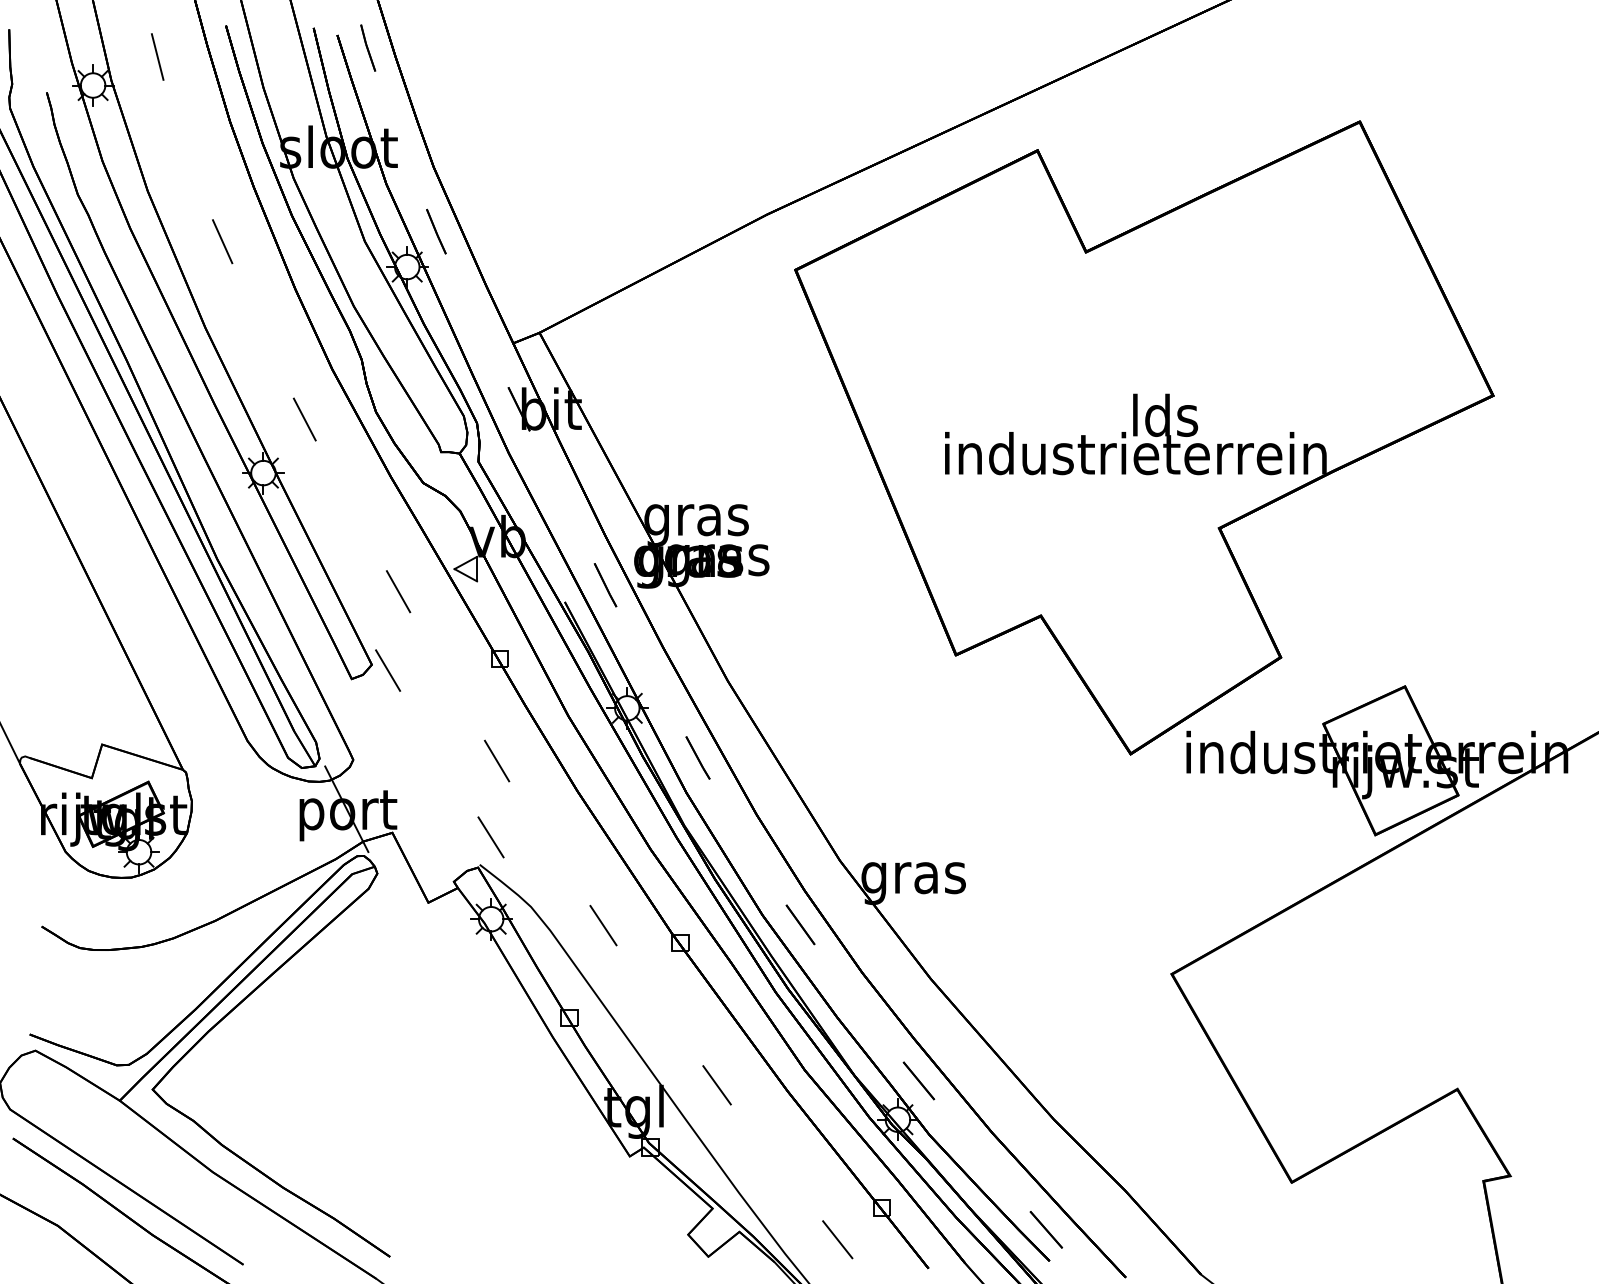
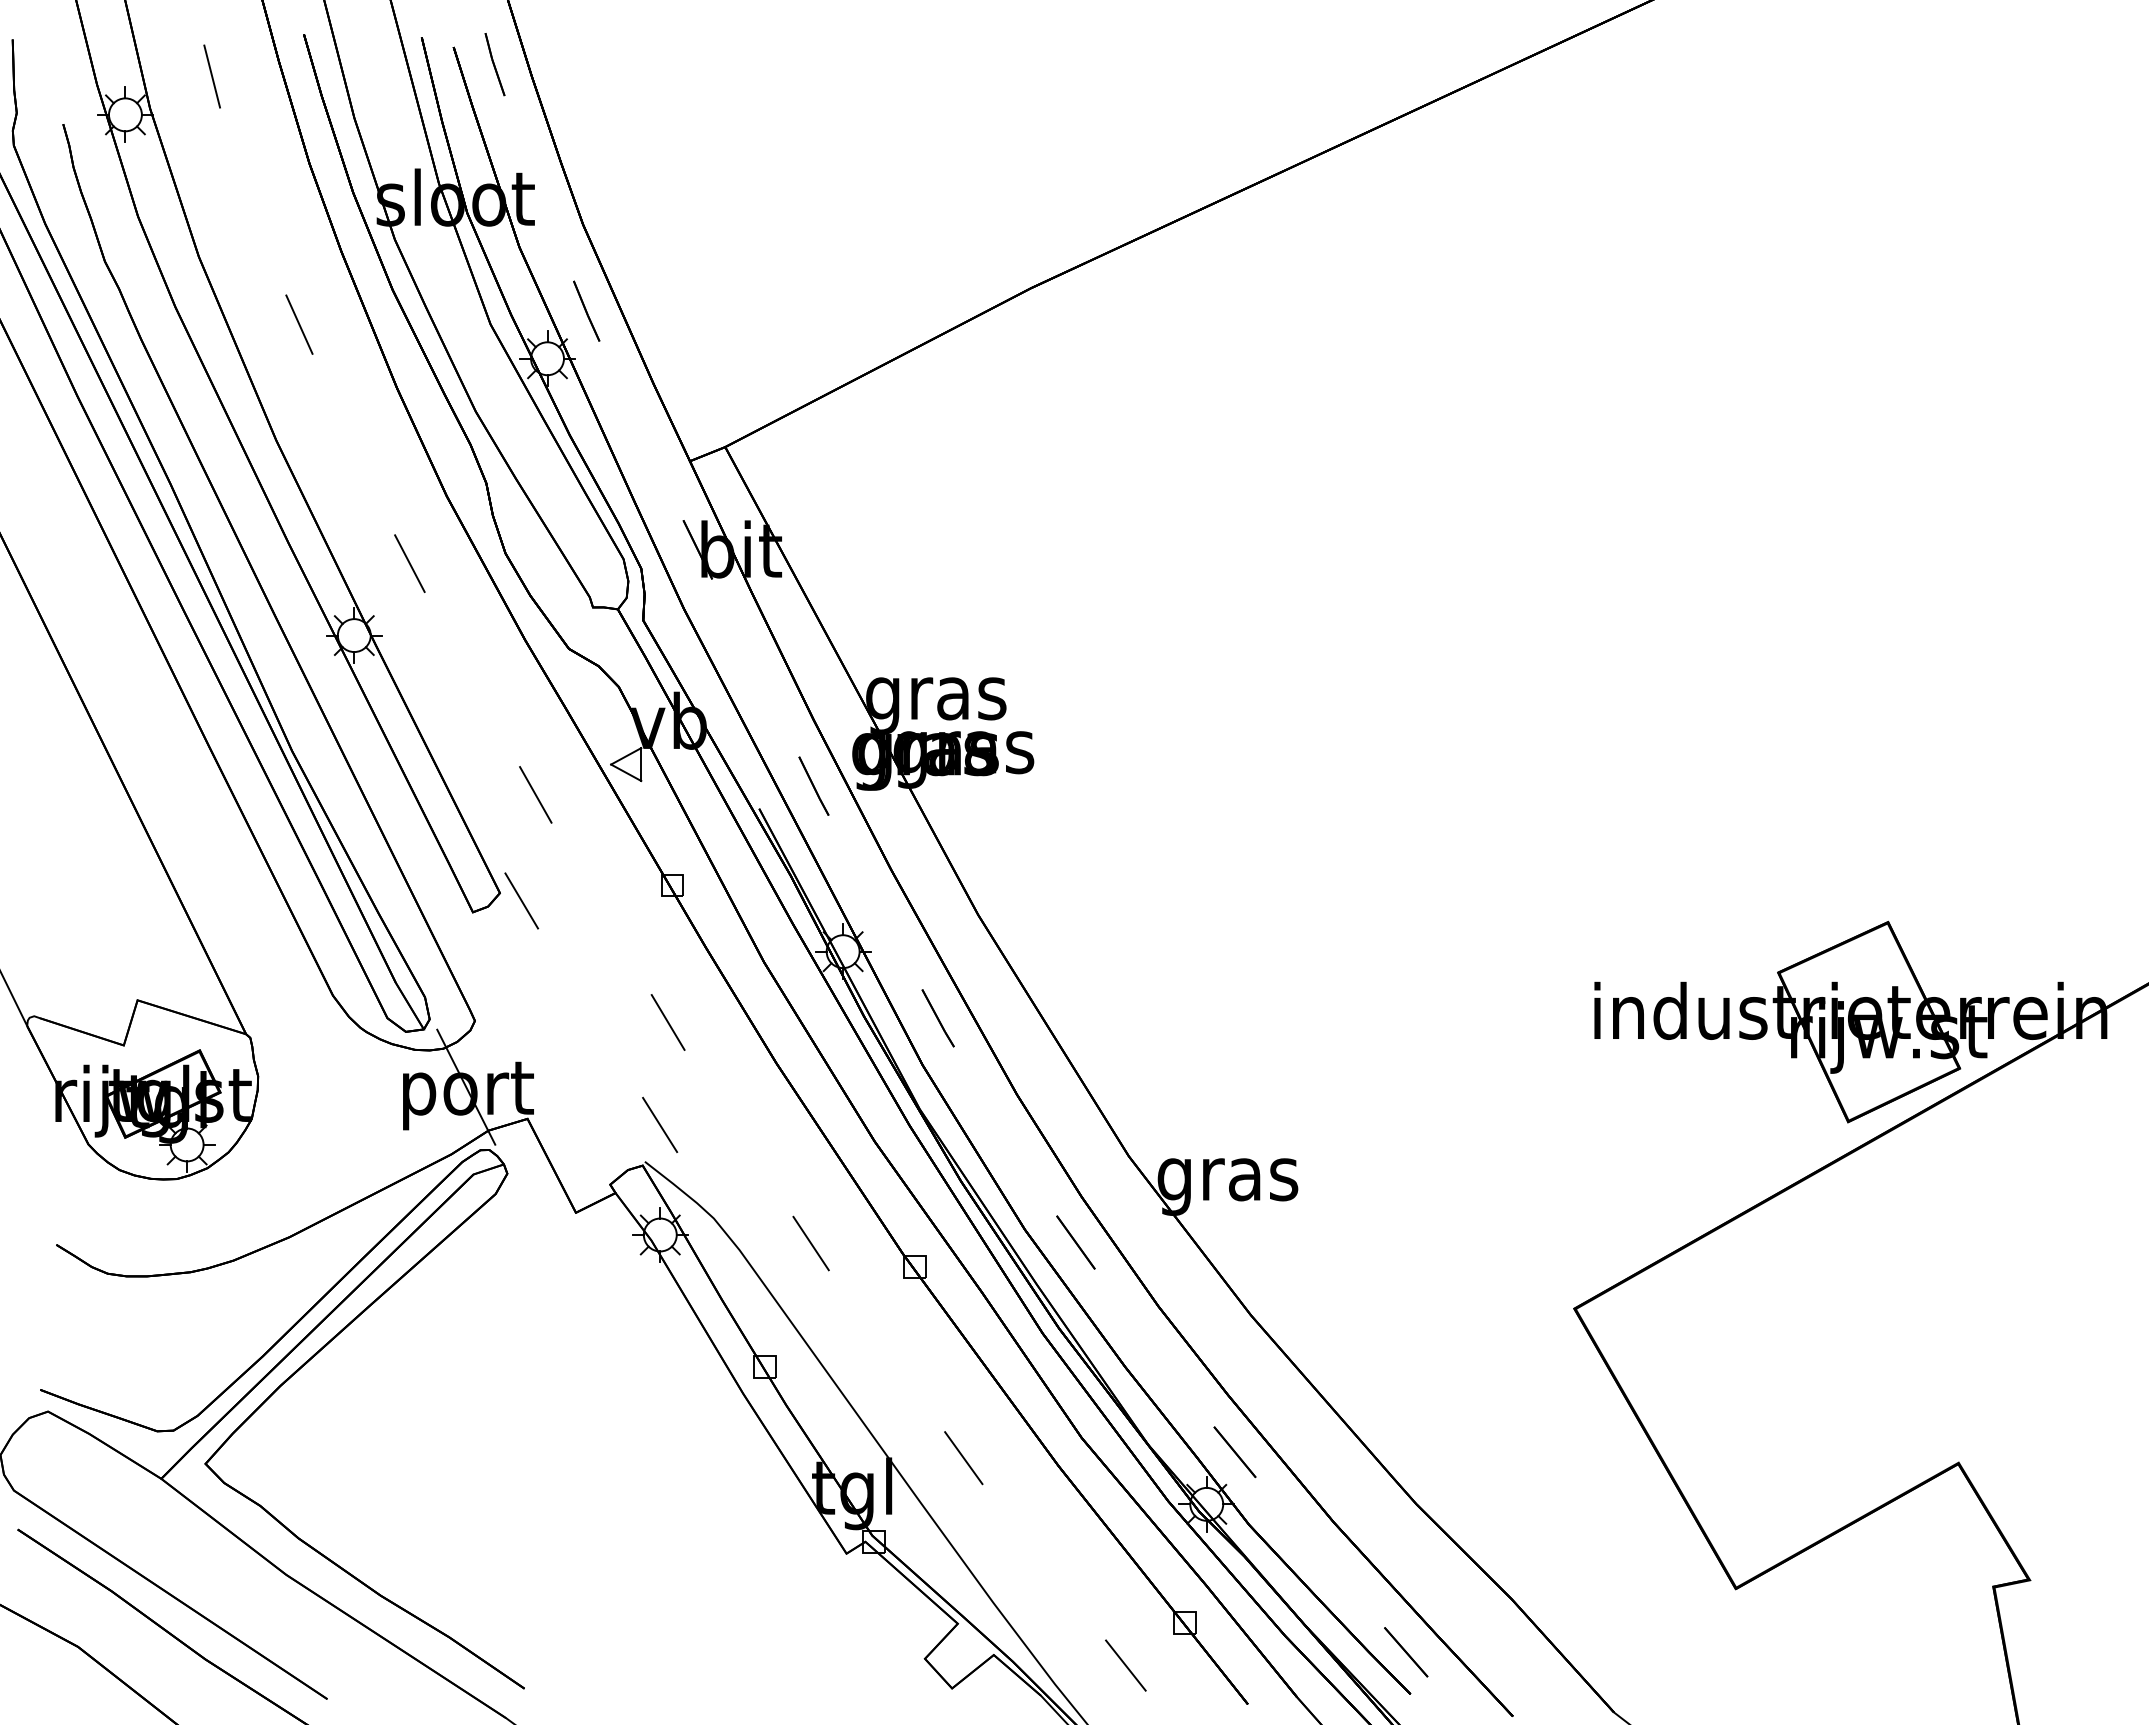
part: (1144, 438) -> (1537, 588), removed

